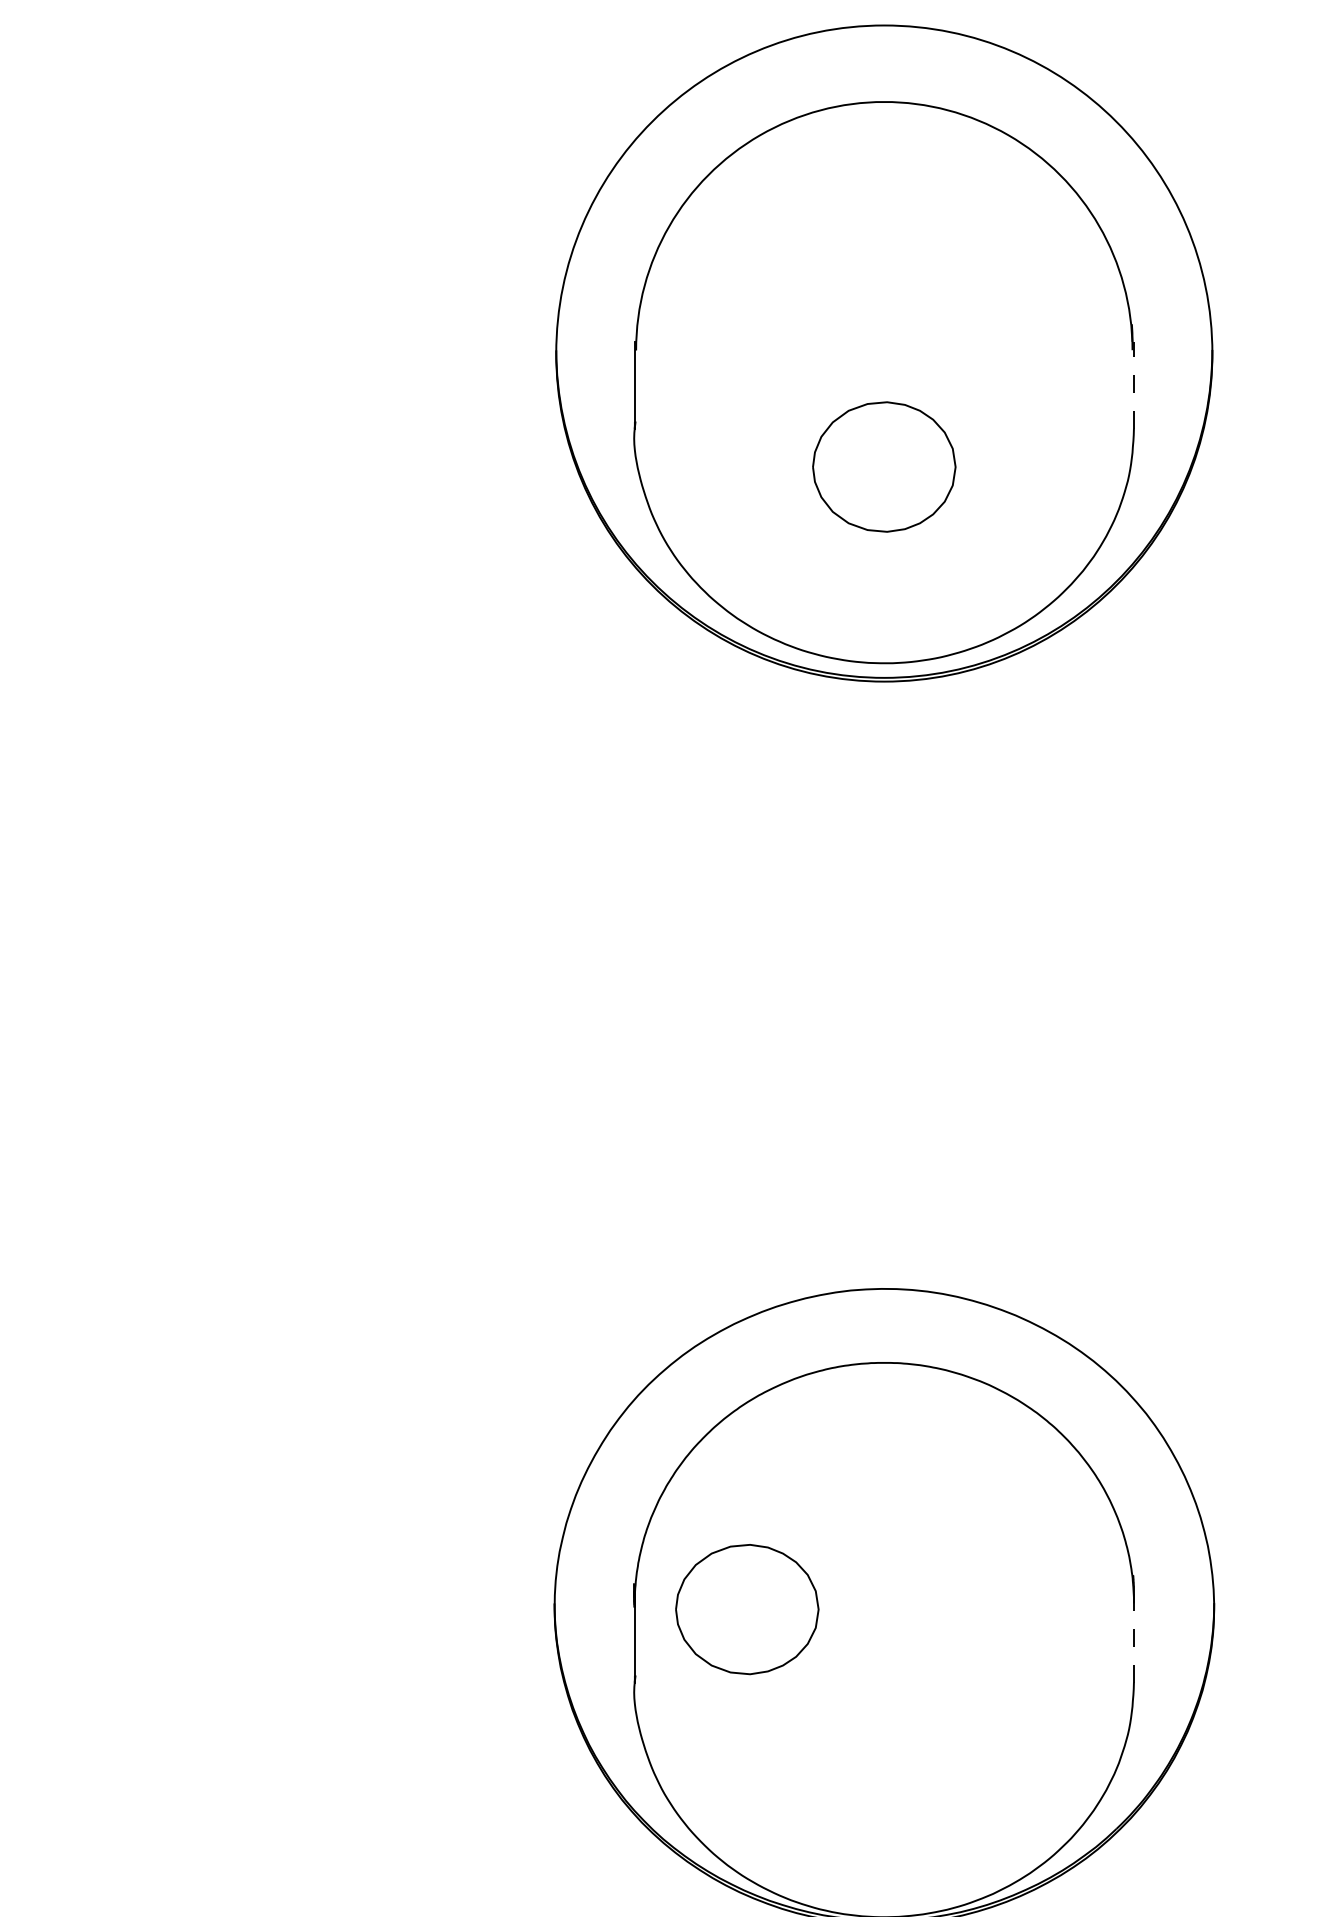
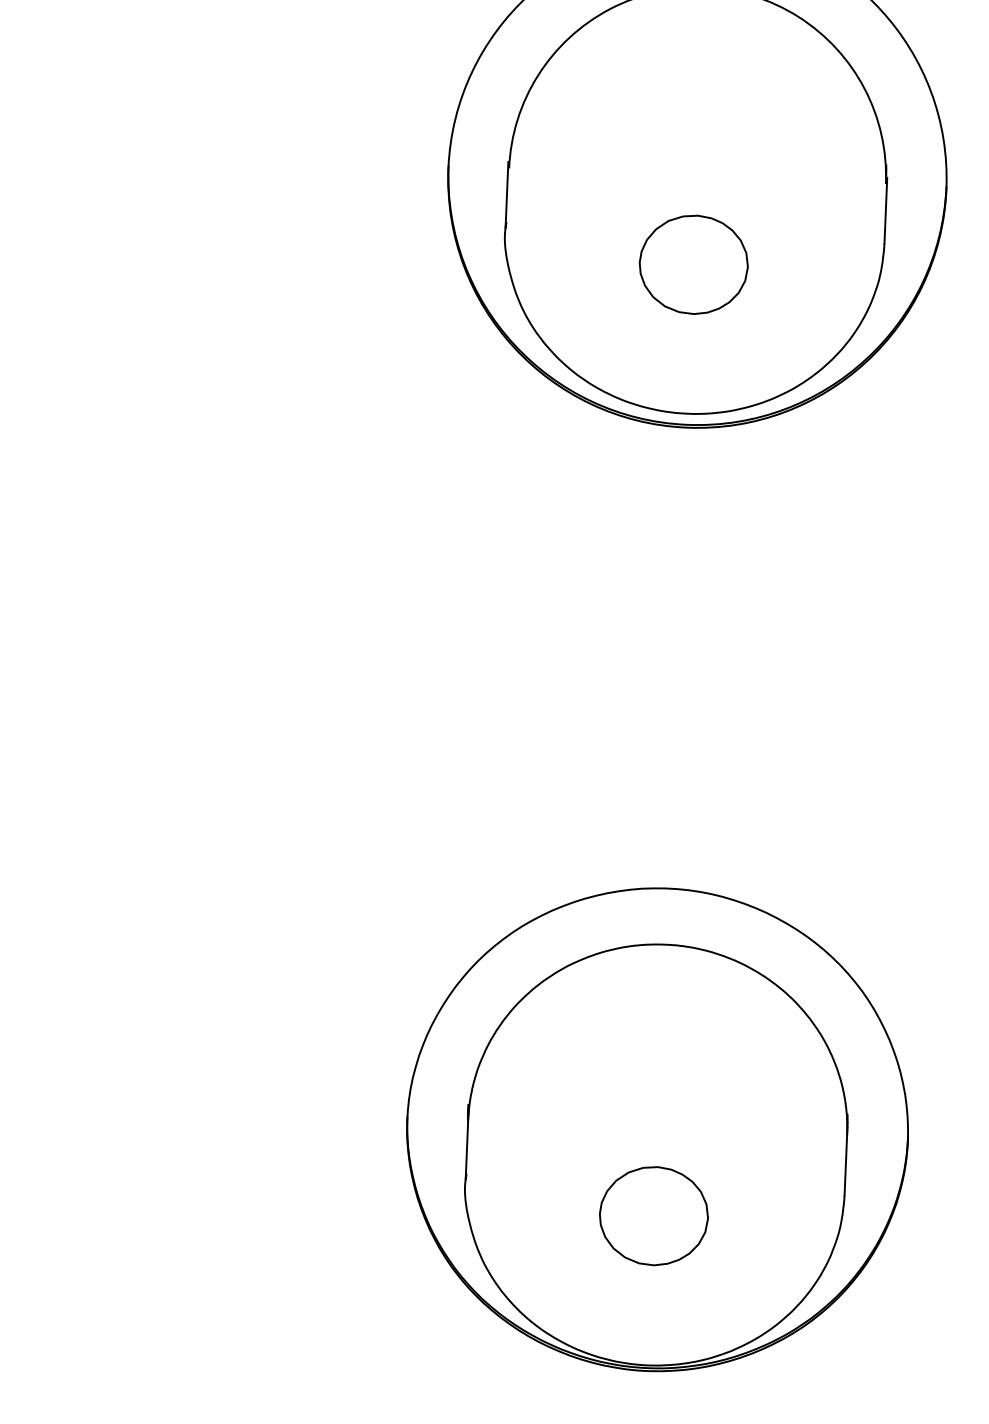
line: (1133, 384) -> (885, 210), dashed -> solid
part: (747, 1609) -> (654, 1216), moved
line: (1133, 1637) -> (845, 1161), dashed -> solid

